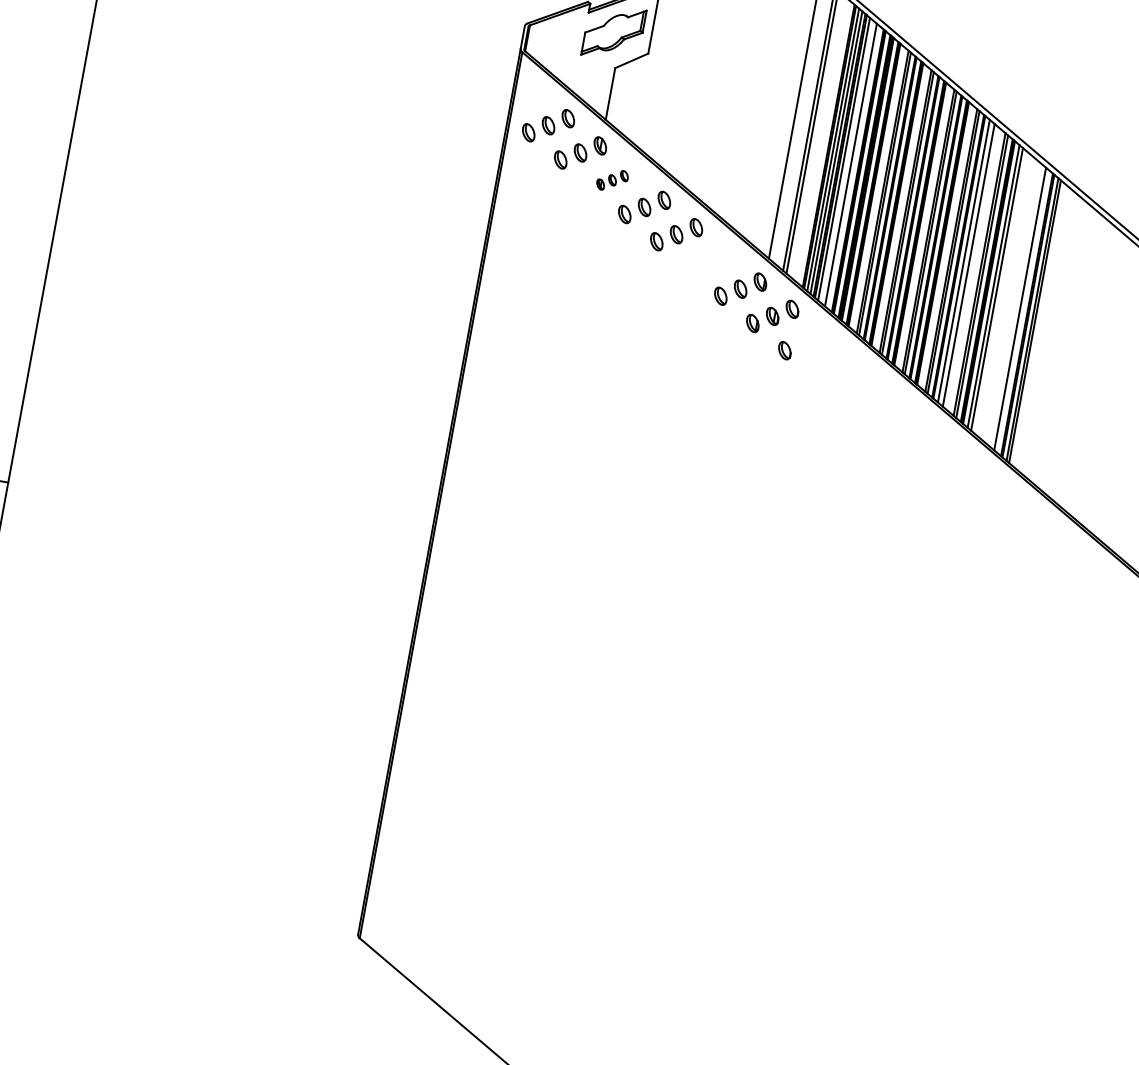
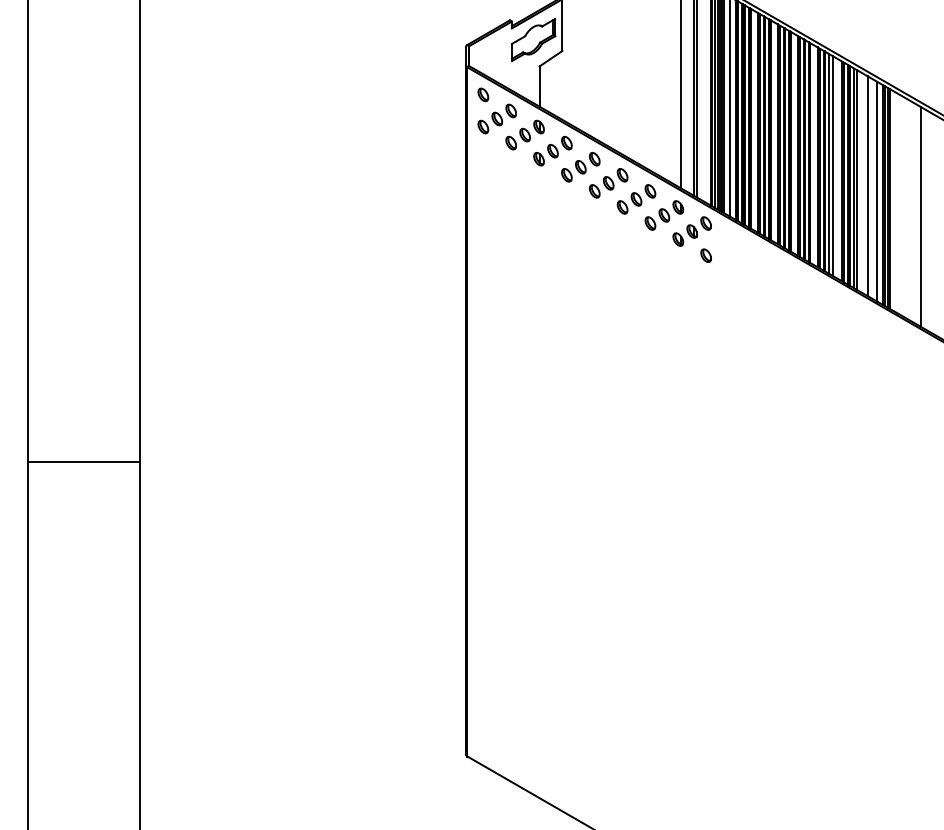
part: (536, 90) -> (483, 94), added
part: (611, 180) -> (552, 151), size x1.67
part: (708, 262) -> (636, 199), added
line: (1008, 299) -> (867, 186), added
line: (1069, 350) -> (920, 216), added

